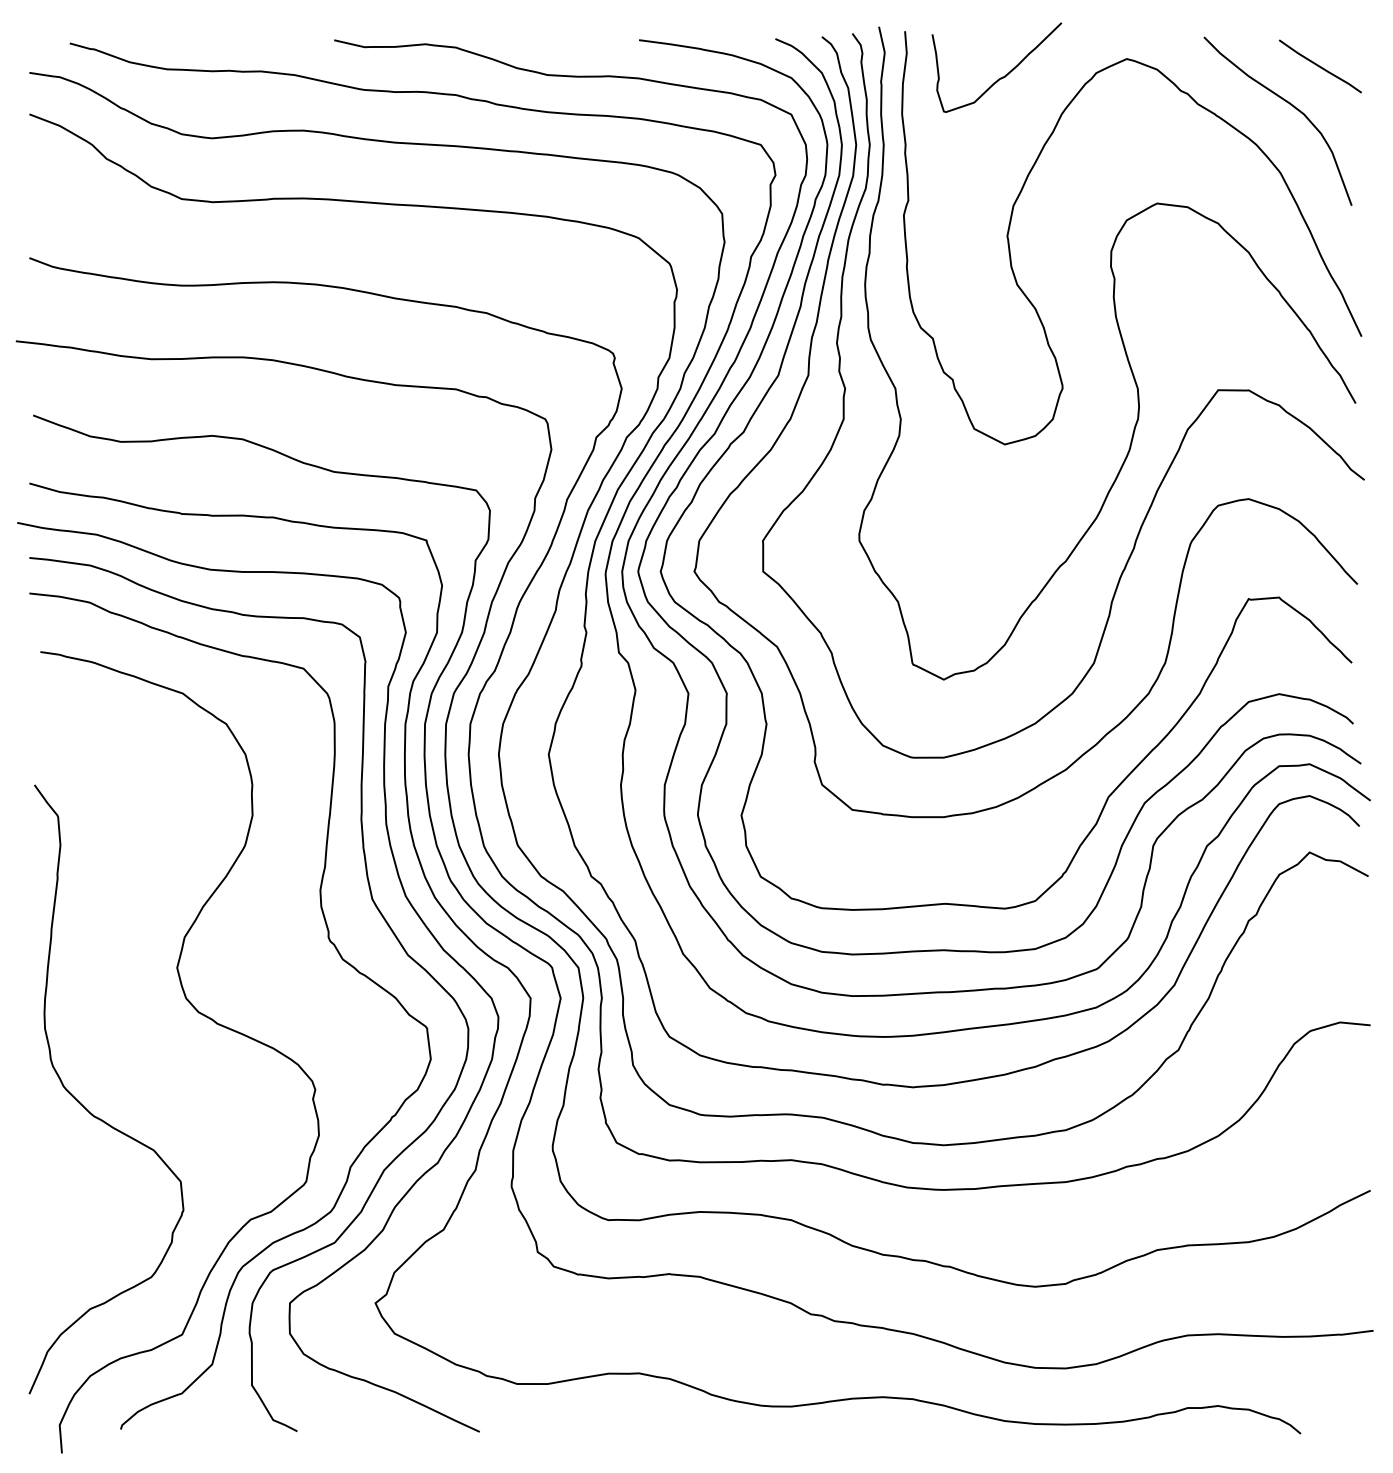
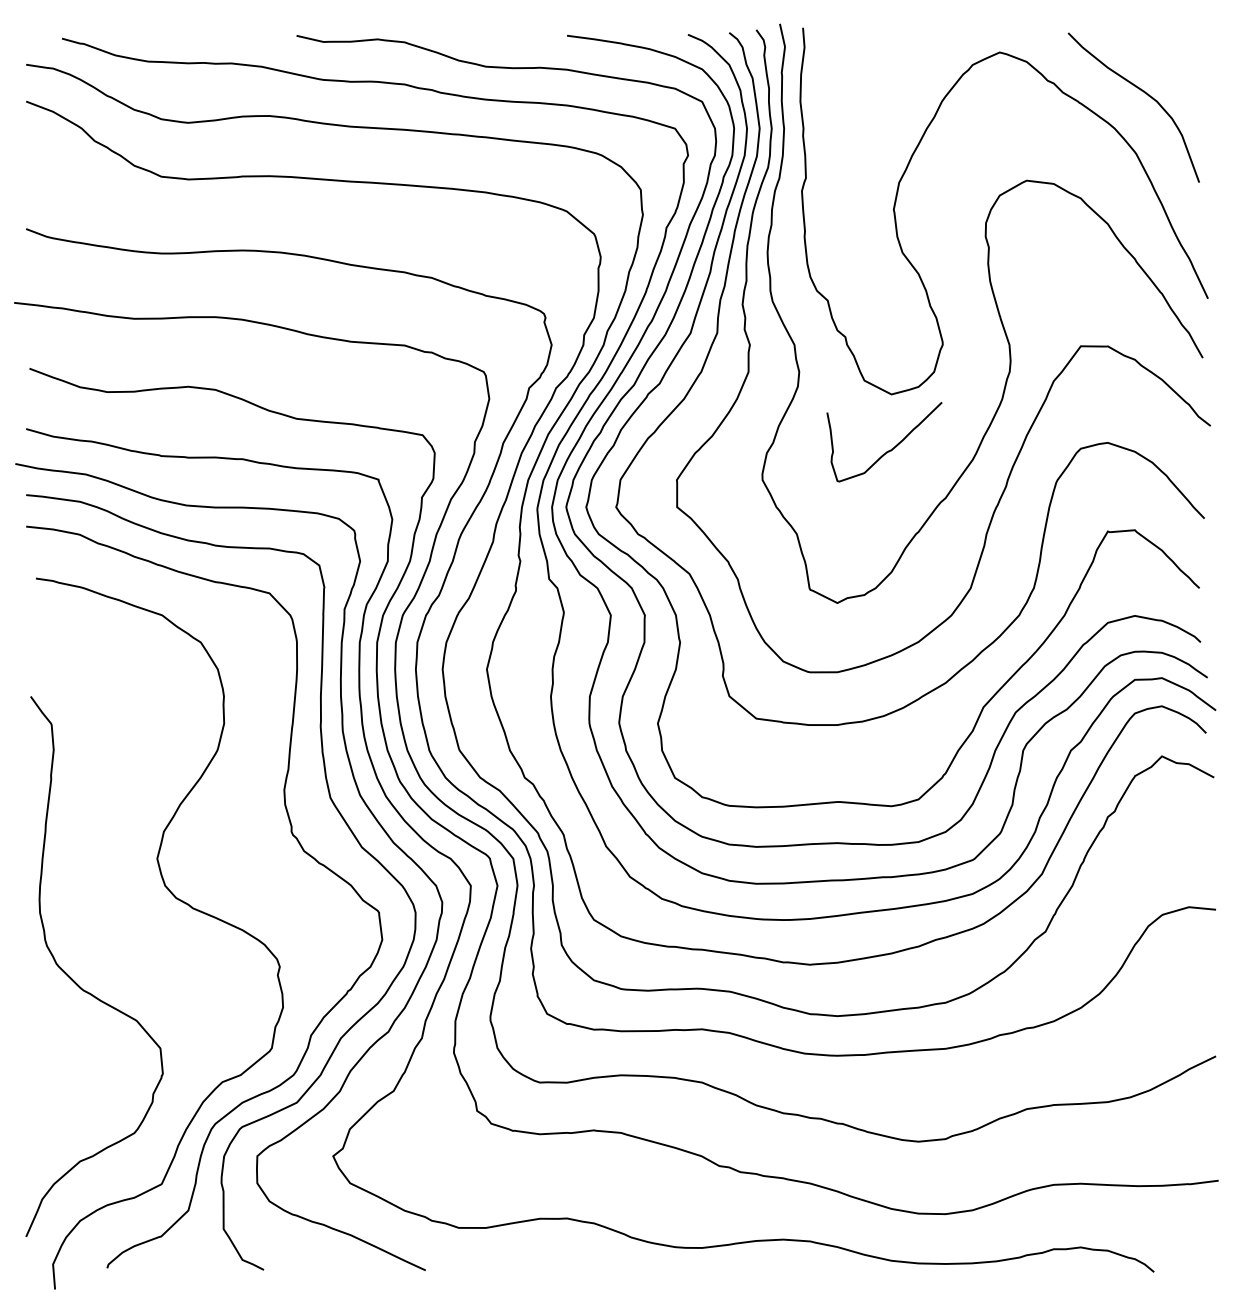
line: (1320, 65) -> (1171, 58), removed
curve: (1001, 77) -> (888, 450), moved

